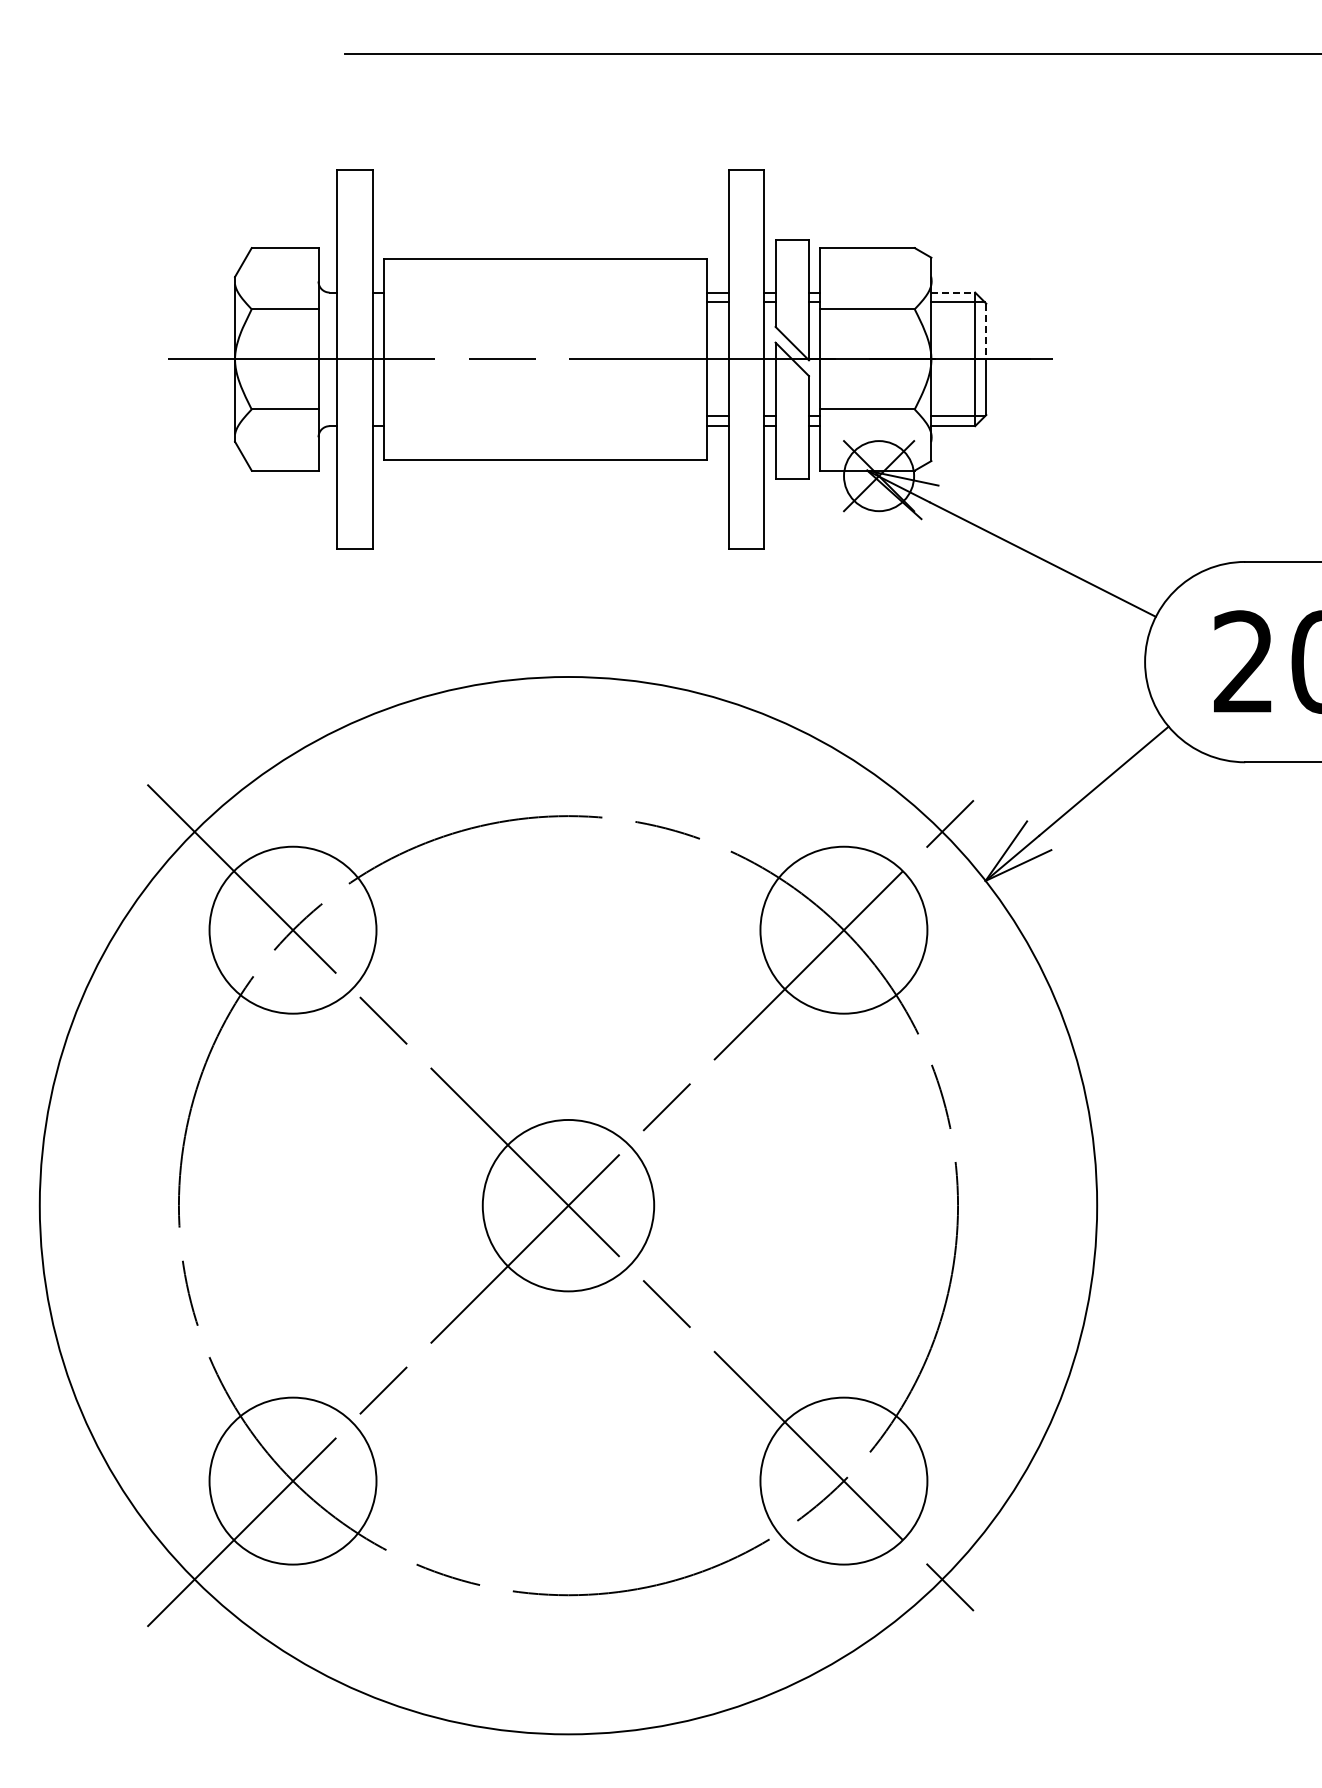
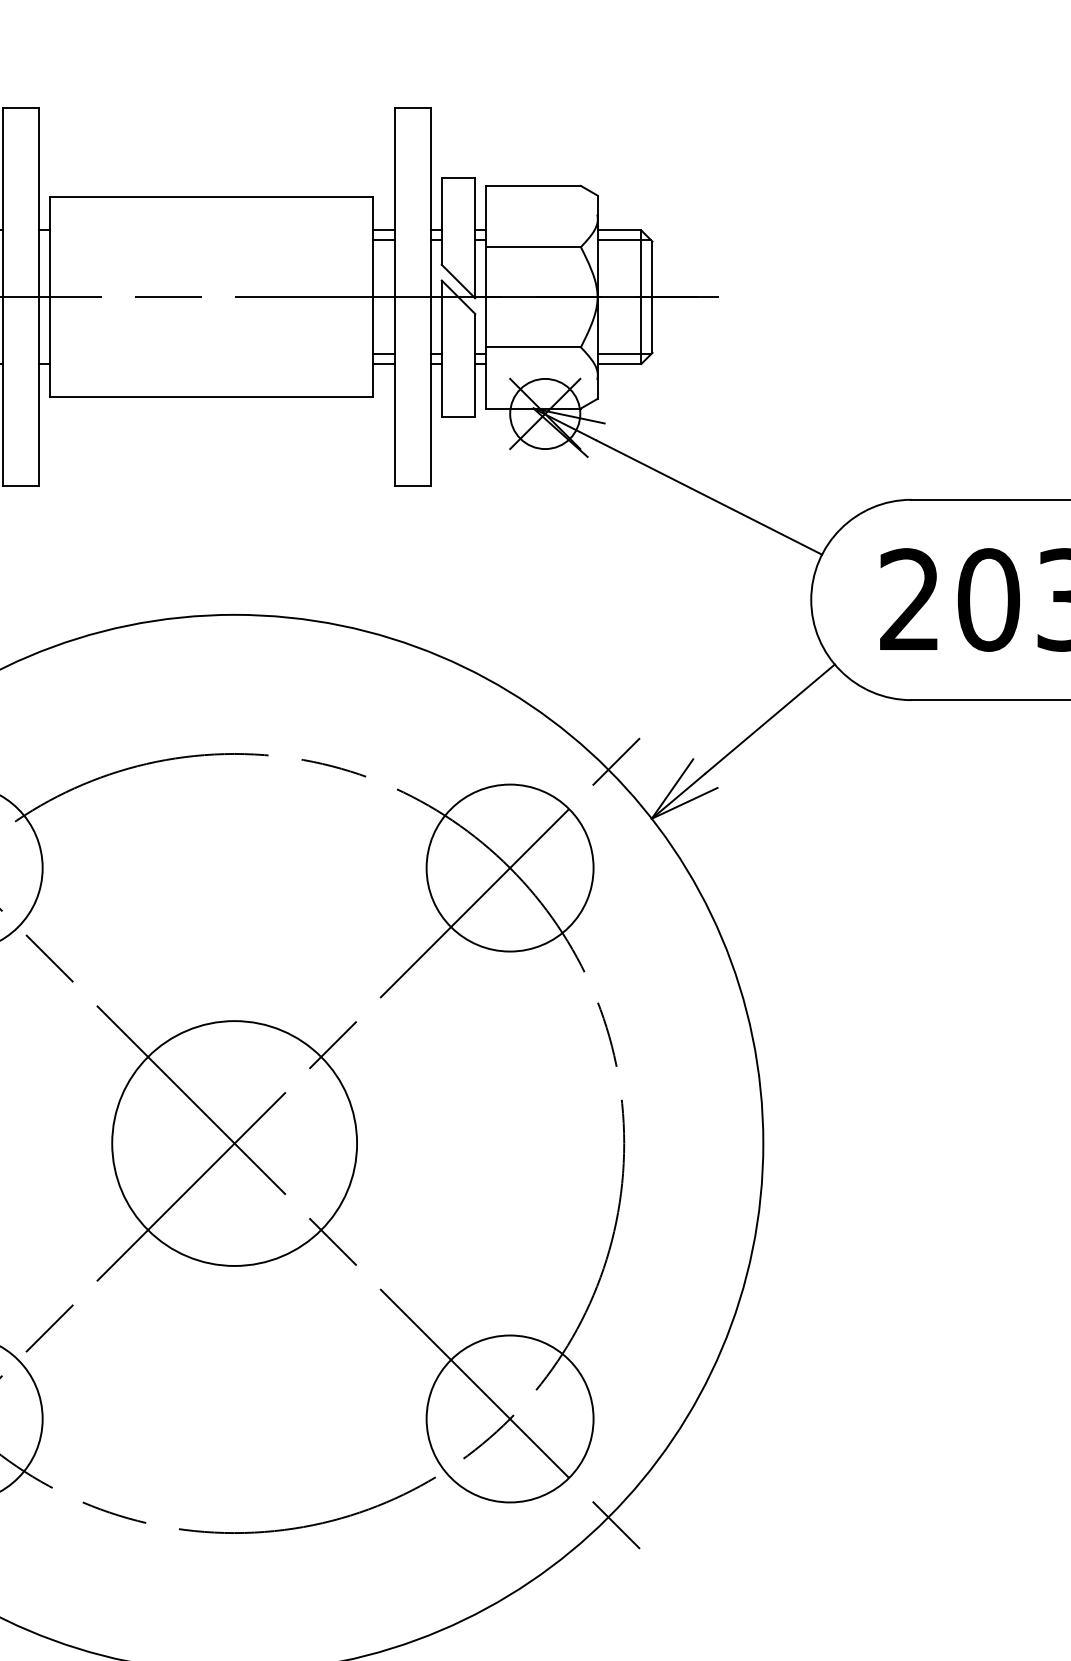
line: (953, 292) -> (619, 230), dashed -> solid
line: (986, 331) -> (652, 269), dashed -> solid
circle: (568, 1205) -> (234, 1143), size x1.43

